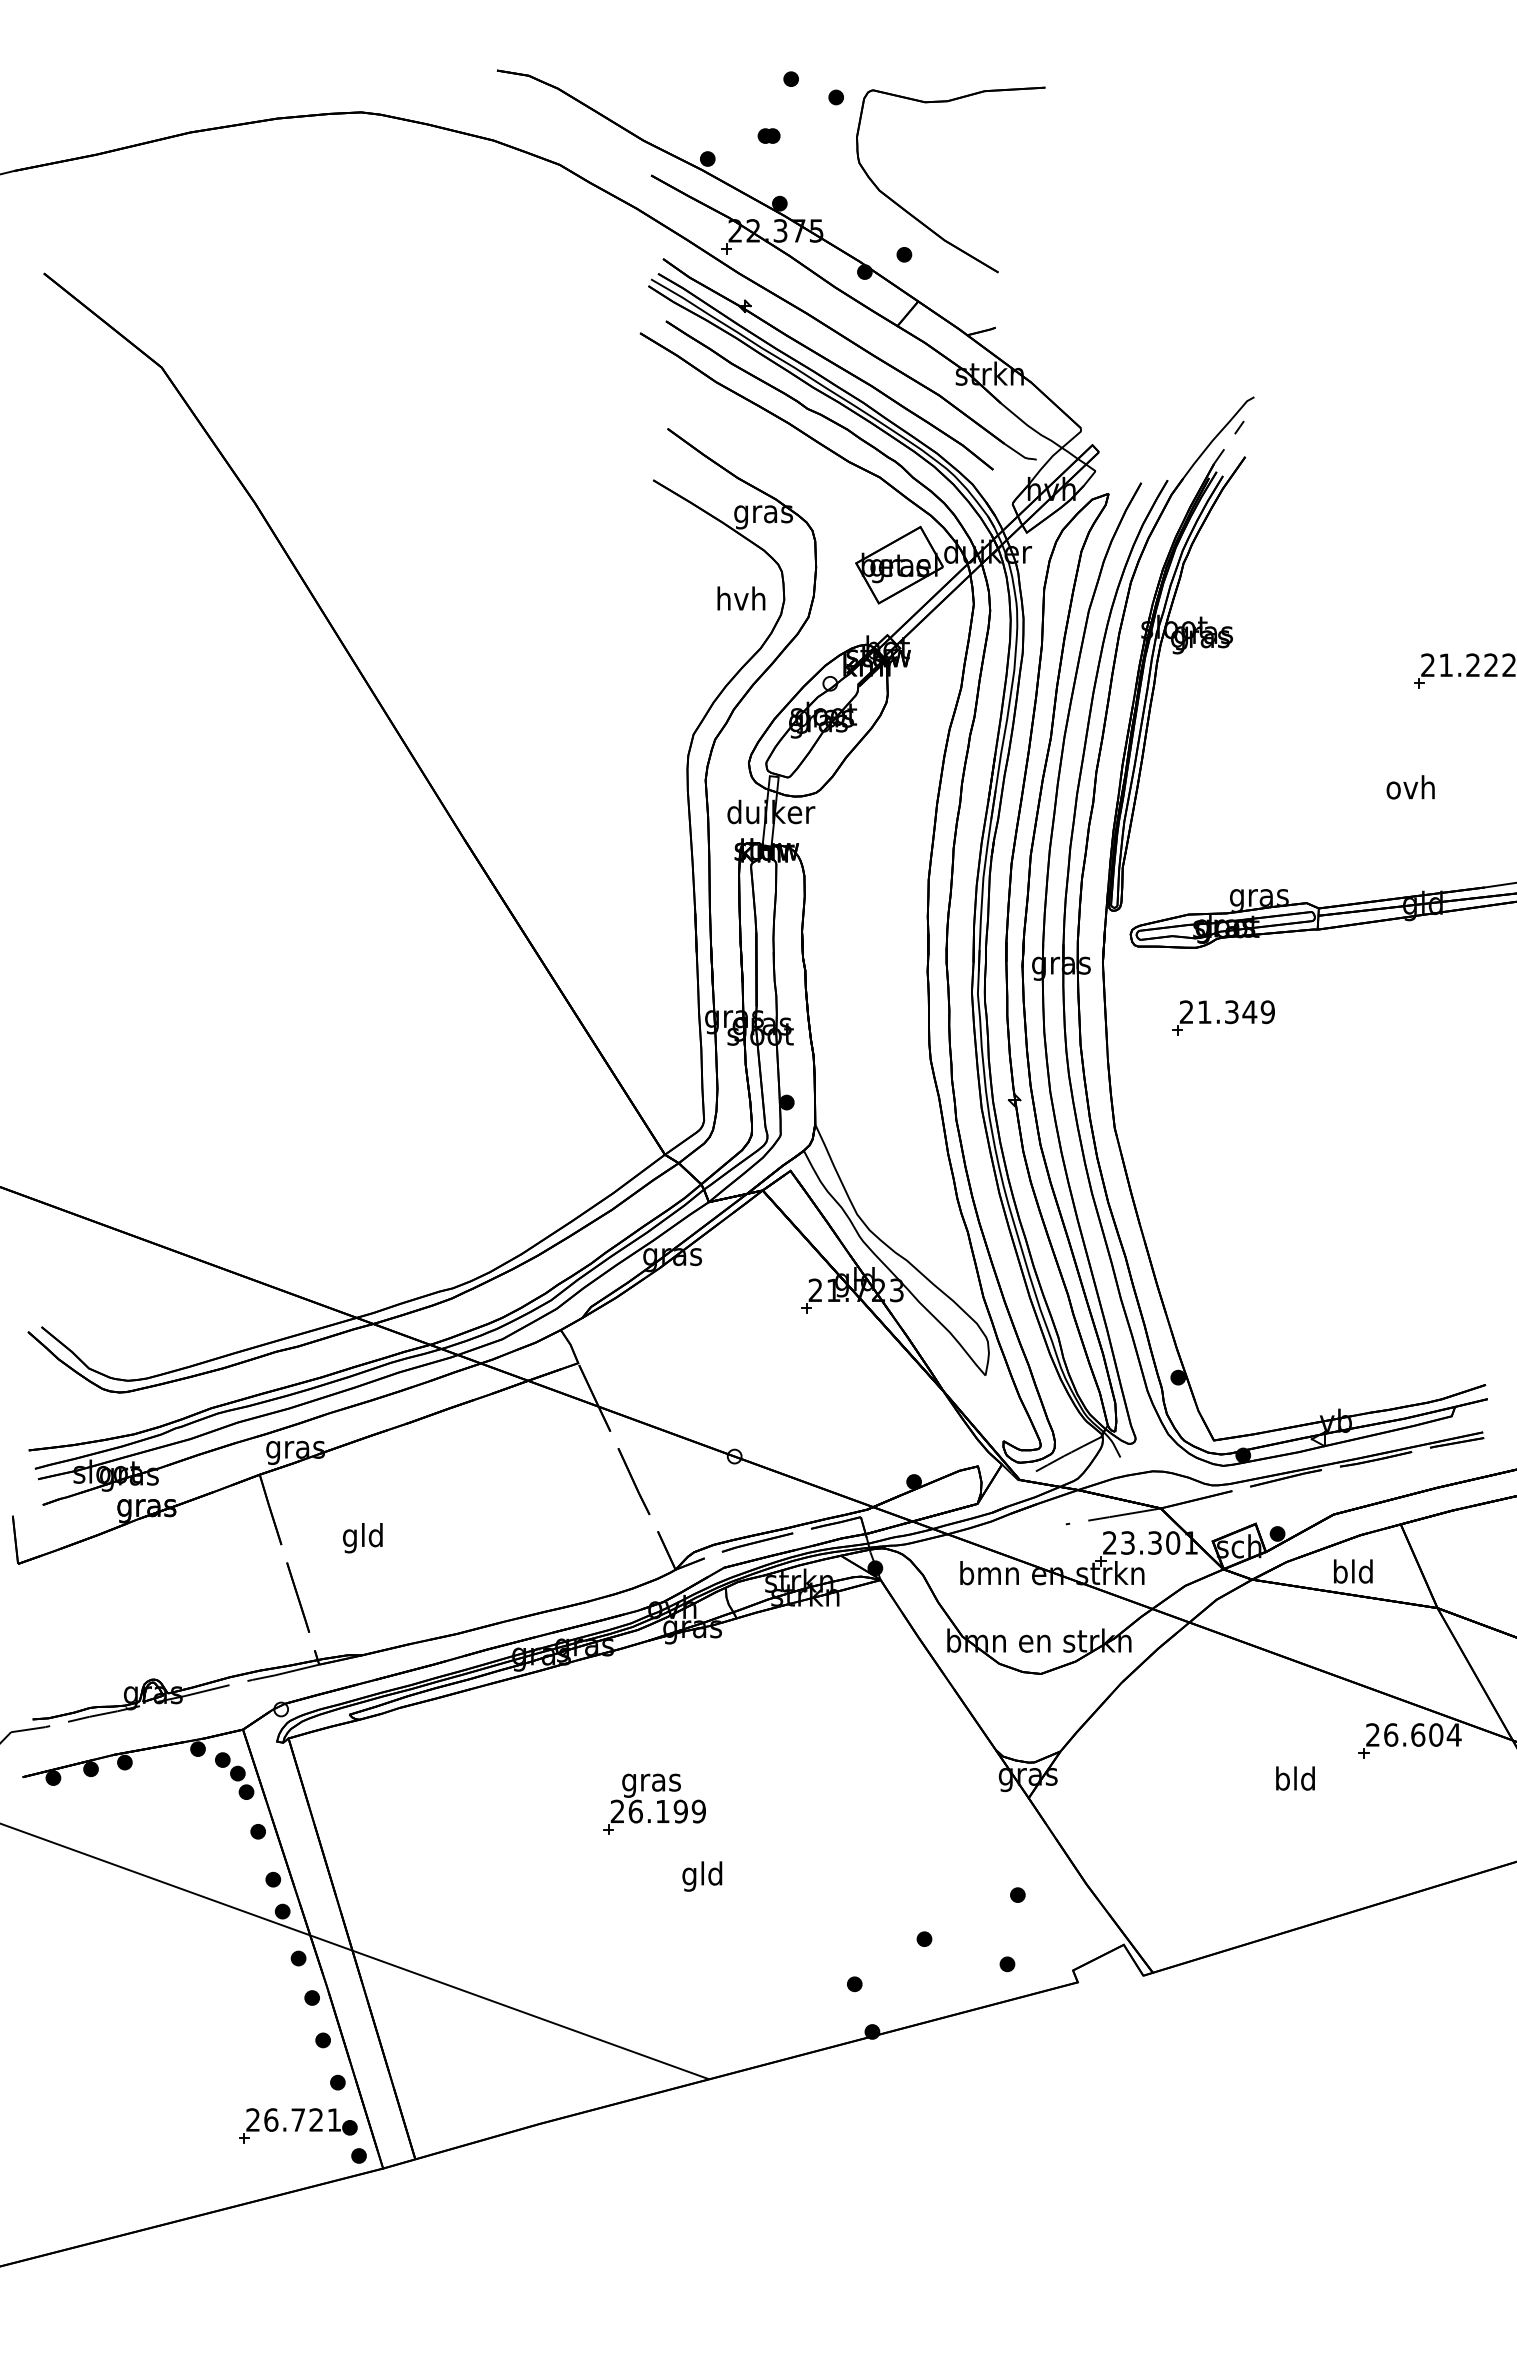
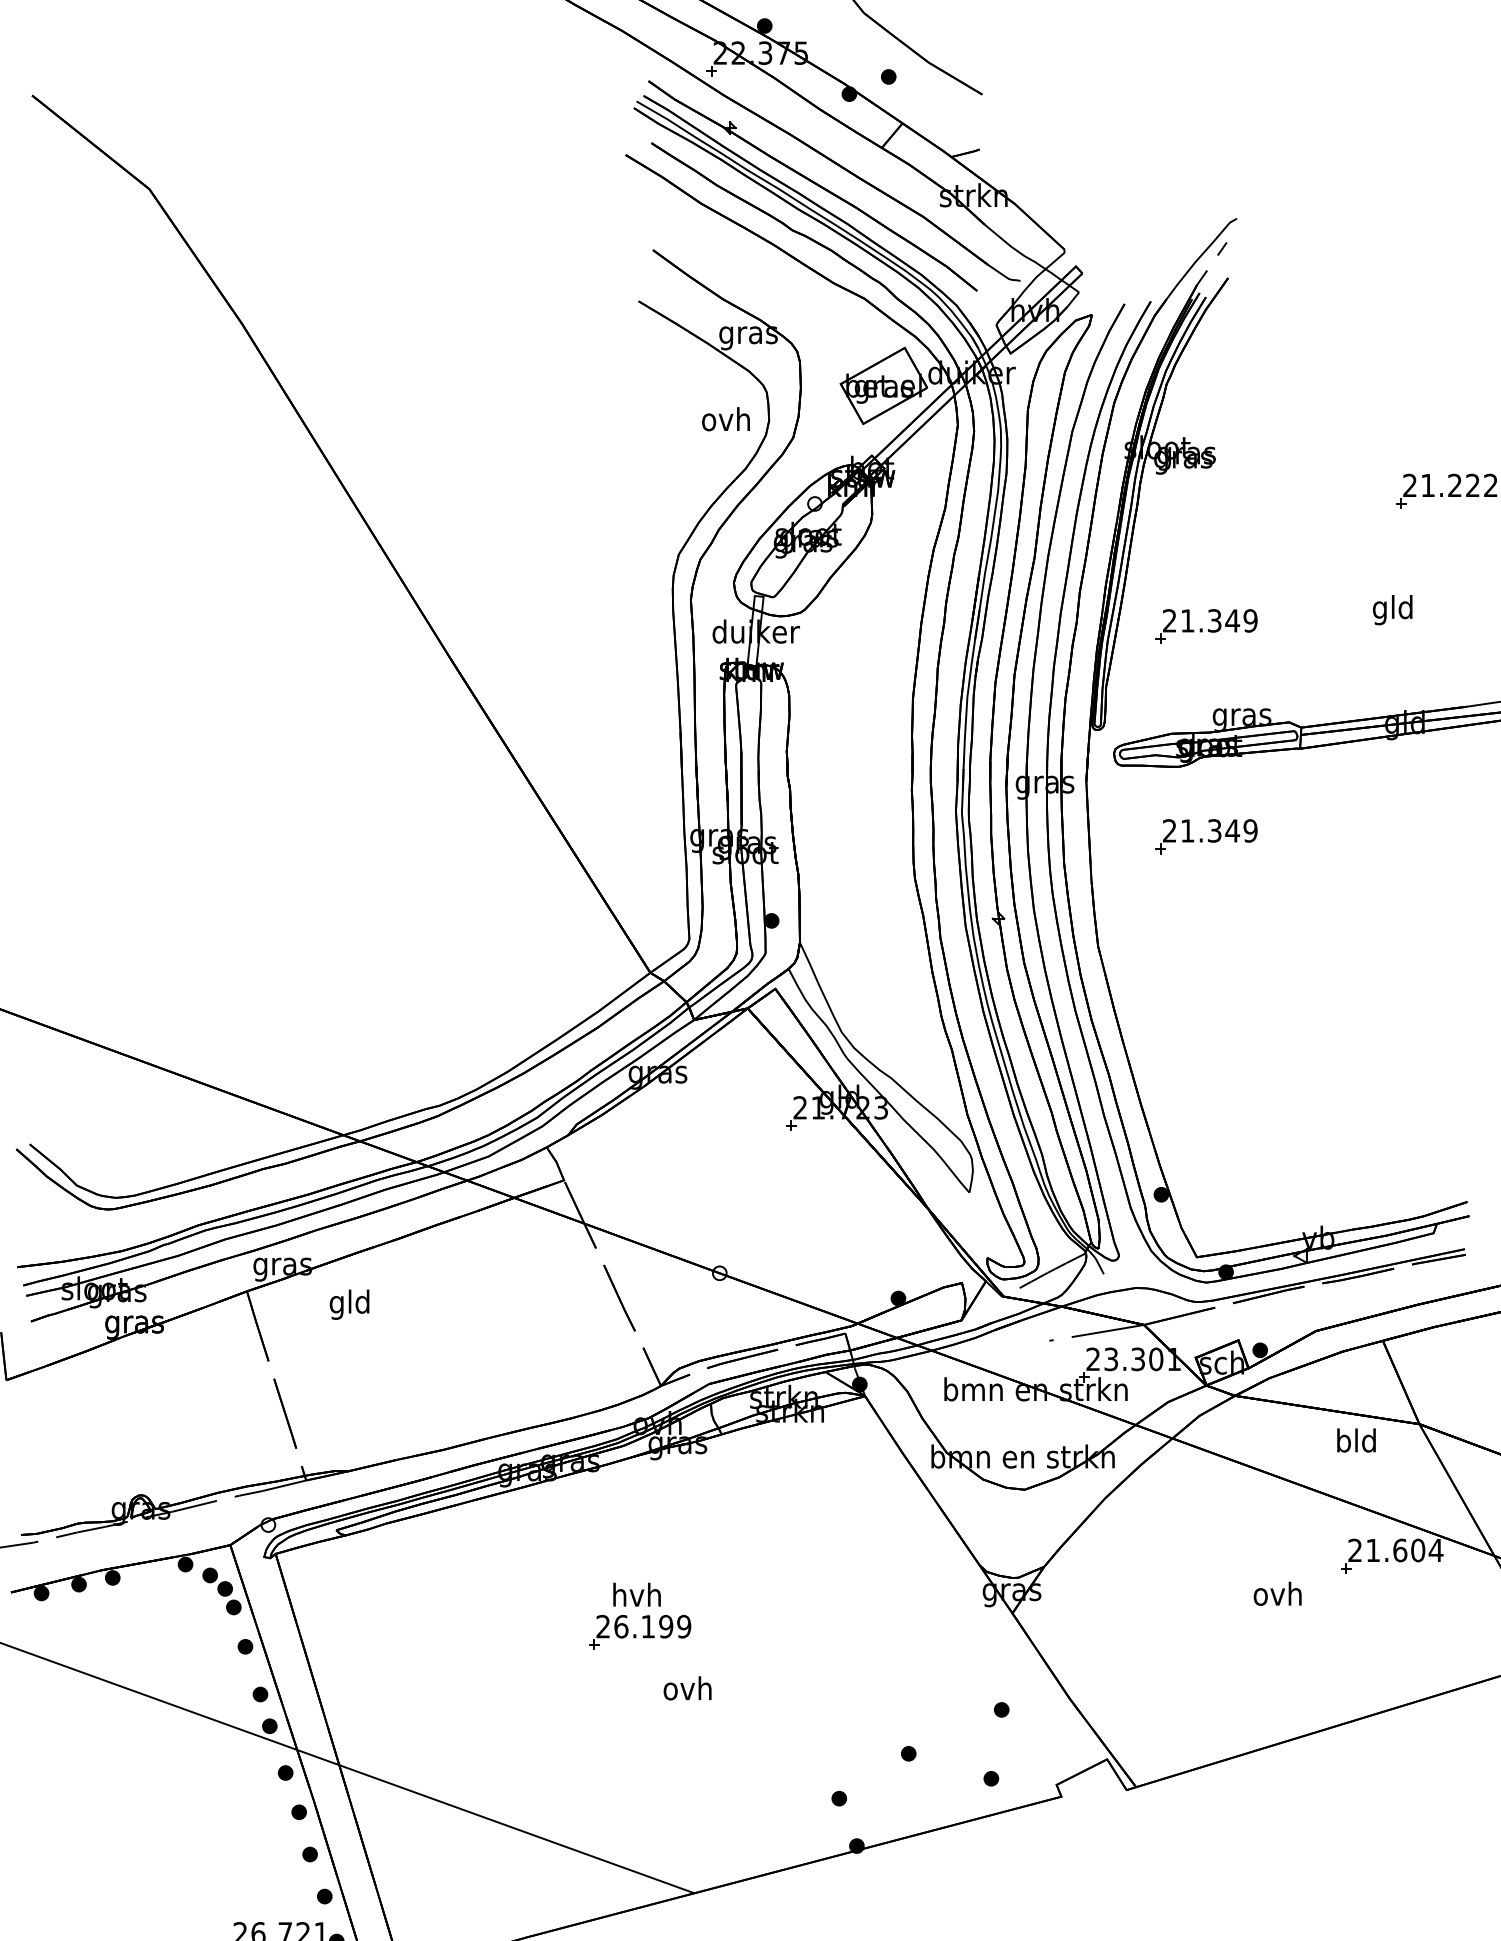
text: (740, 598) -> (725, 419), hvh -> ovh
text: (1410, 790) -> (1392, 610), ovh -> gld
part: (1223, 806) -> (1206, 626), added
text: (362, 1538) -> (349, 1305), moved
text: (1353, 1571) -> (1356, 1440), moved
text: (1391, 1734) -> (1373, 1549), 26.604 -> 21.604
text: (1295, 1778) -> (1278, 1593), bld -> ovh
text: (651, 1782) -> (636, 1597), gras -> hvh
text: (702, 1876) -> (687, 1691), gld -> ovh

